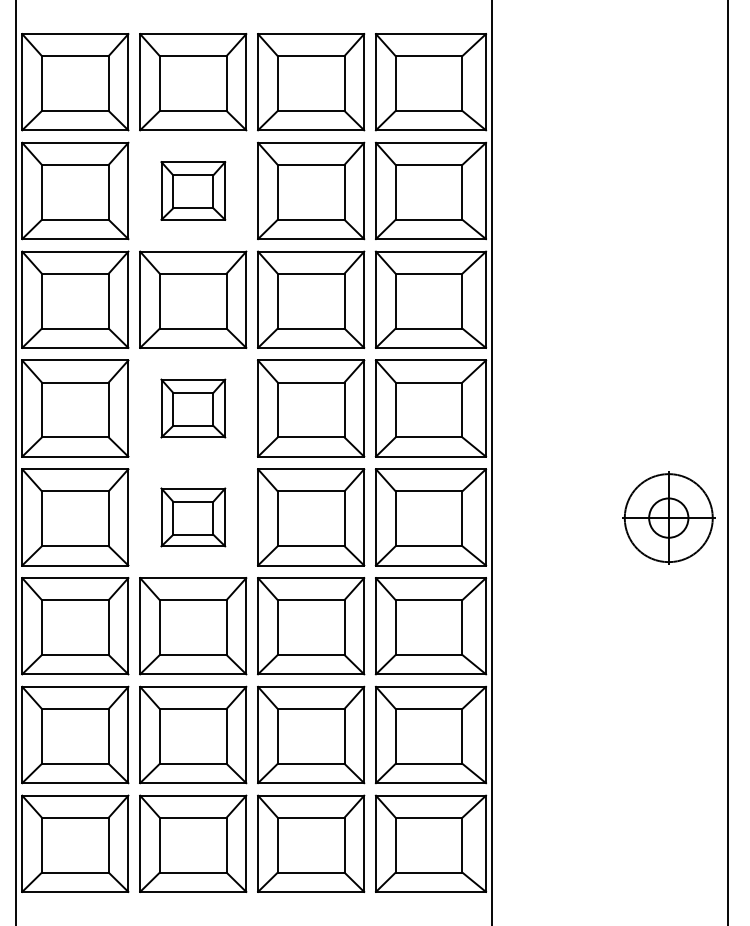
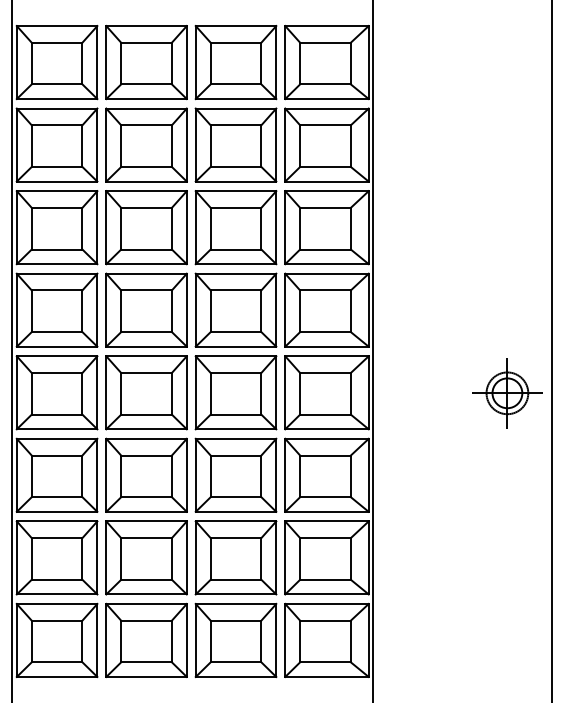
part: (193, 190) -> (146, 144), size x1.67
part: (193, 408) -> (146, 310), size x1.67
part: (193, 517) -> (146, 392), size x1.67
circle: (668, 517) -> (507, 392), size x0.62

